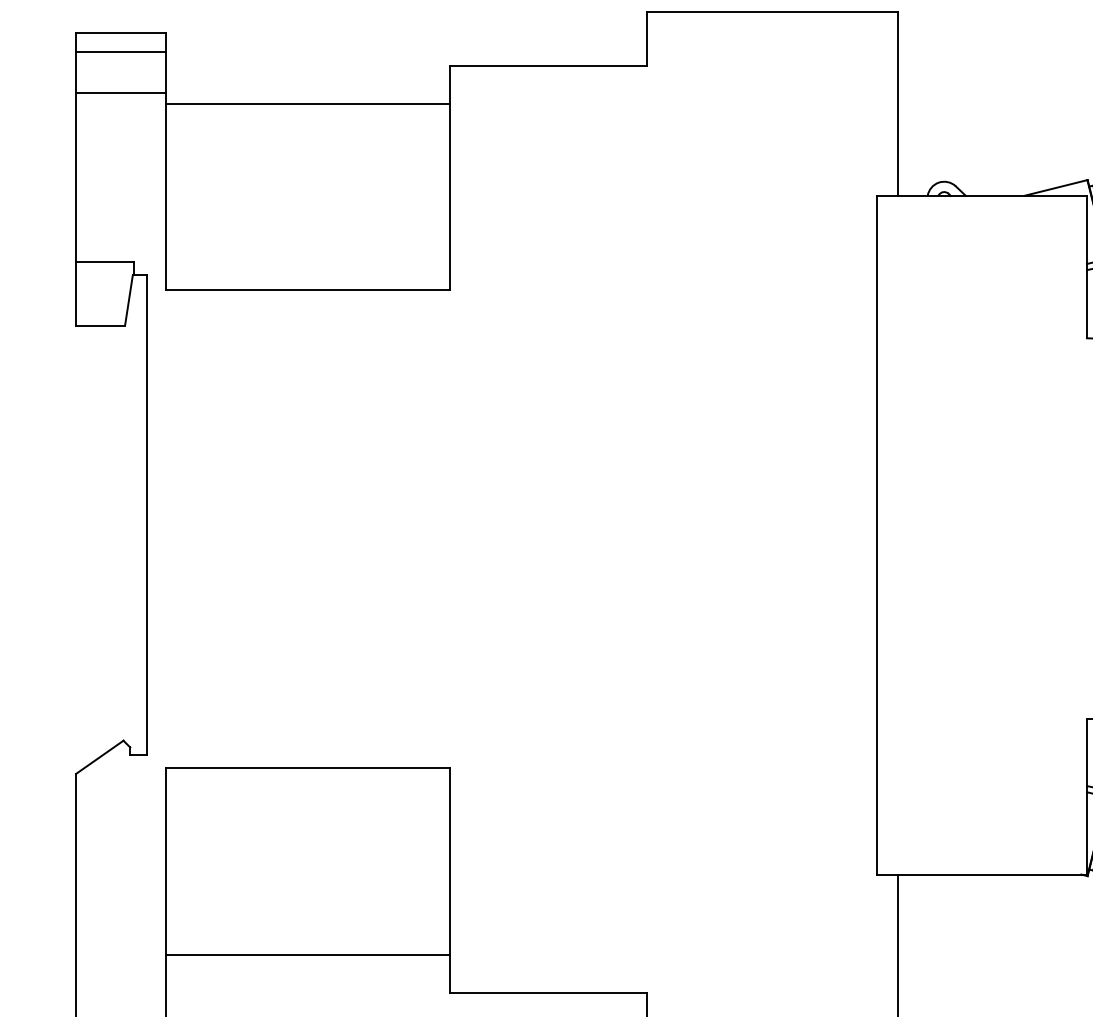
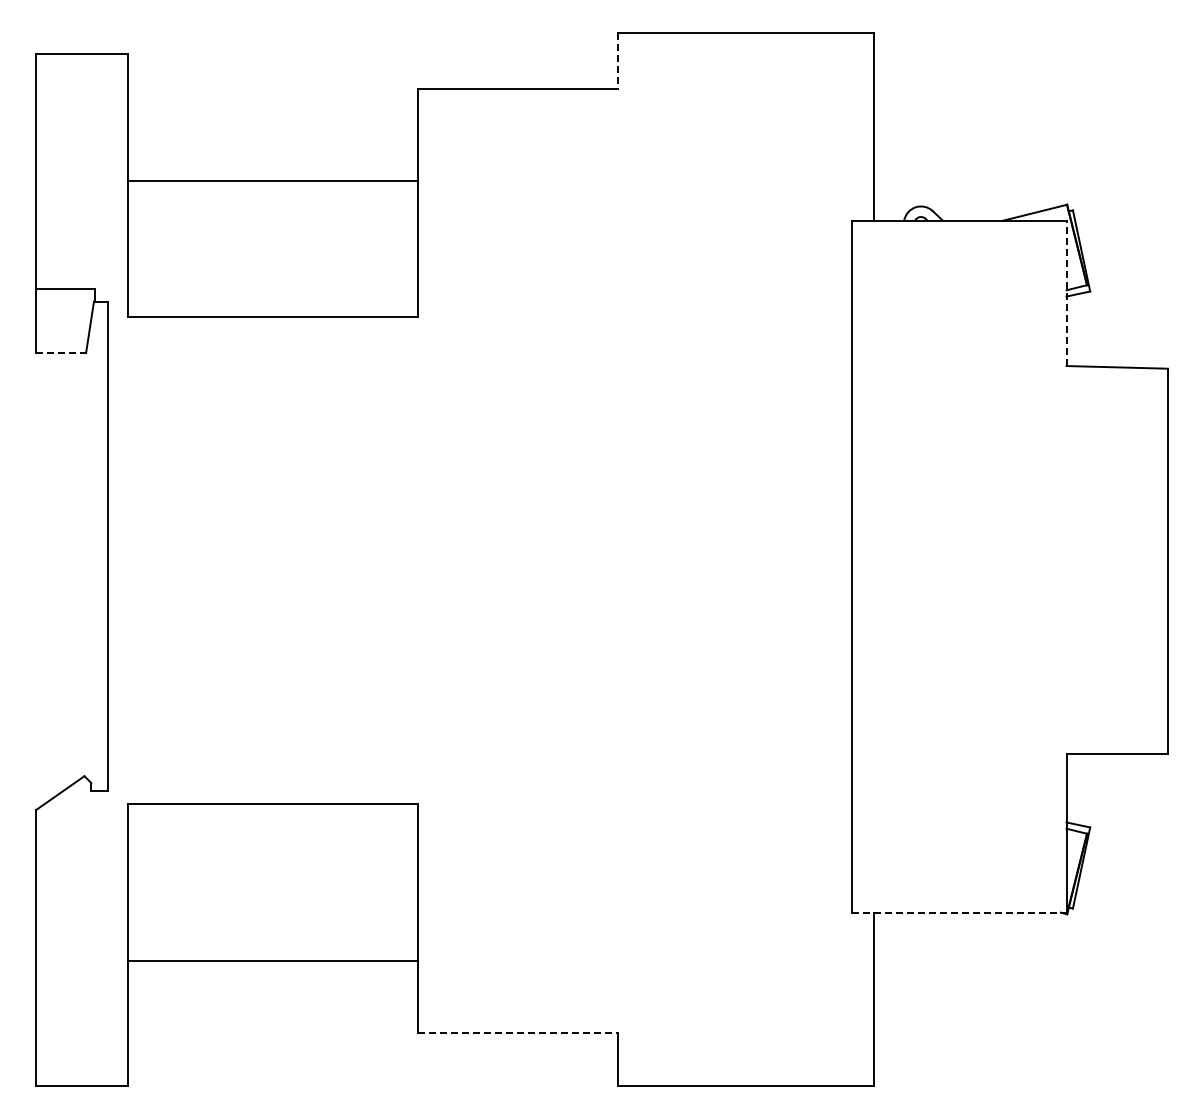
line: (647, 39) -> (618, 61), solid -> dashed
line: (121, 52) -> (82, 74), removed
line: (121, 93) -> (82, 116), removed
line: (307, 103) -> (272, 180), moved
line: (1086, 267) -> (1066, 293), solid -> dashed
line: (100, 326) -> (61, 353), solid -> dashed
line: (982, 874) -> (959, 912), solid -> dashed
line: (307, 954) -> (272, 960), moved
line: (549, 992) -> (518, 1032), solid -> dashed

